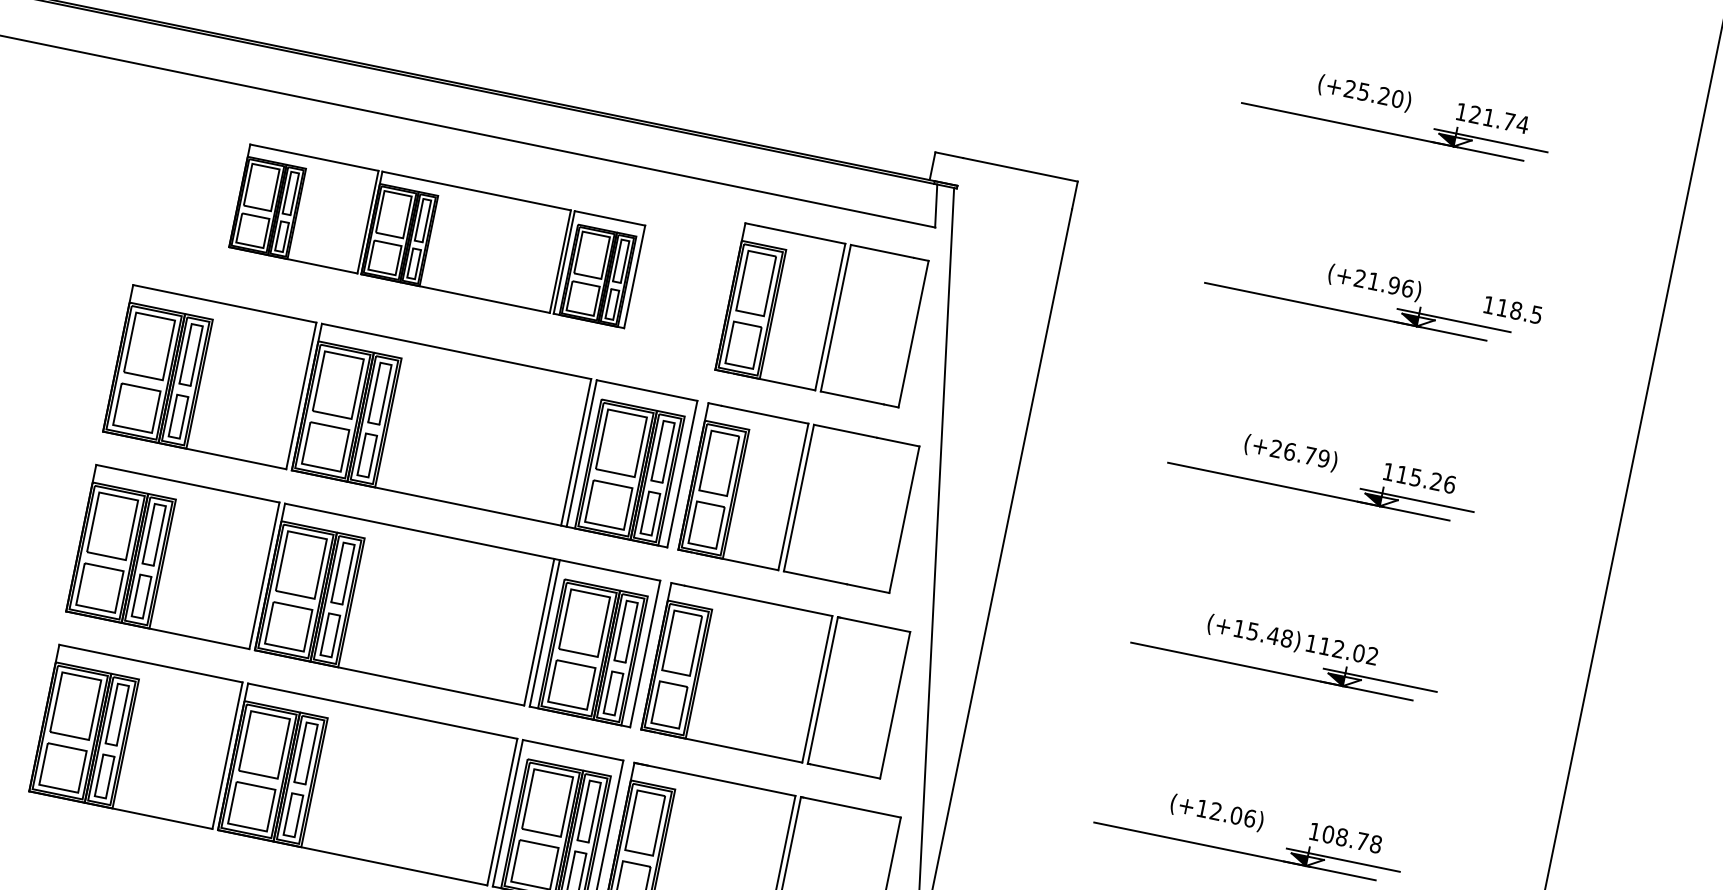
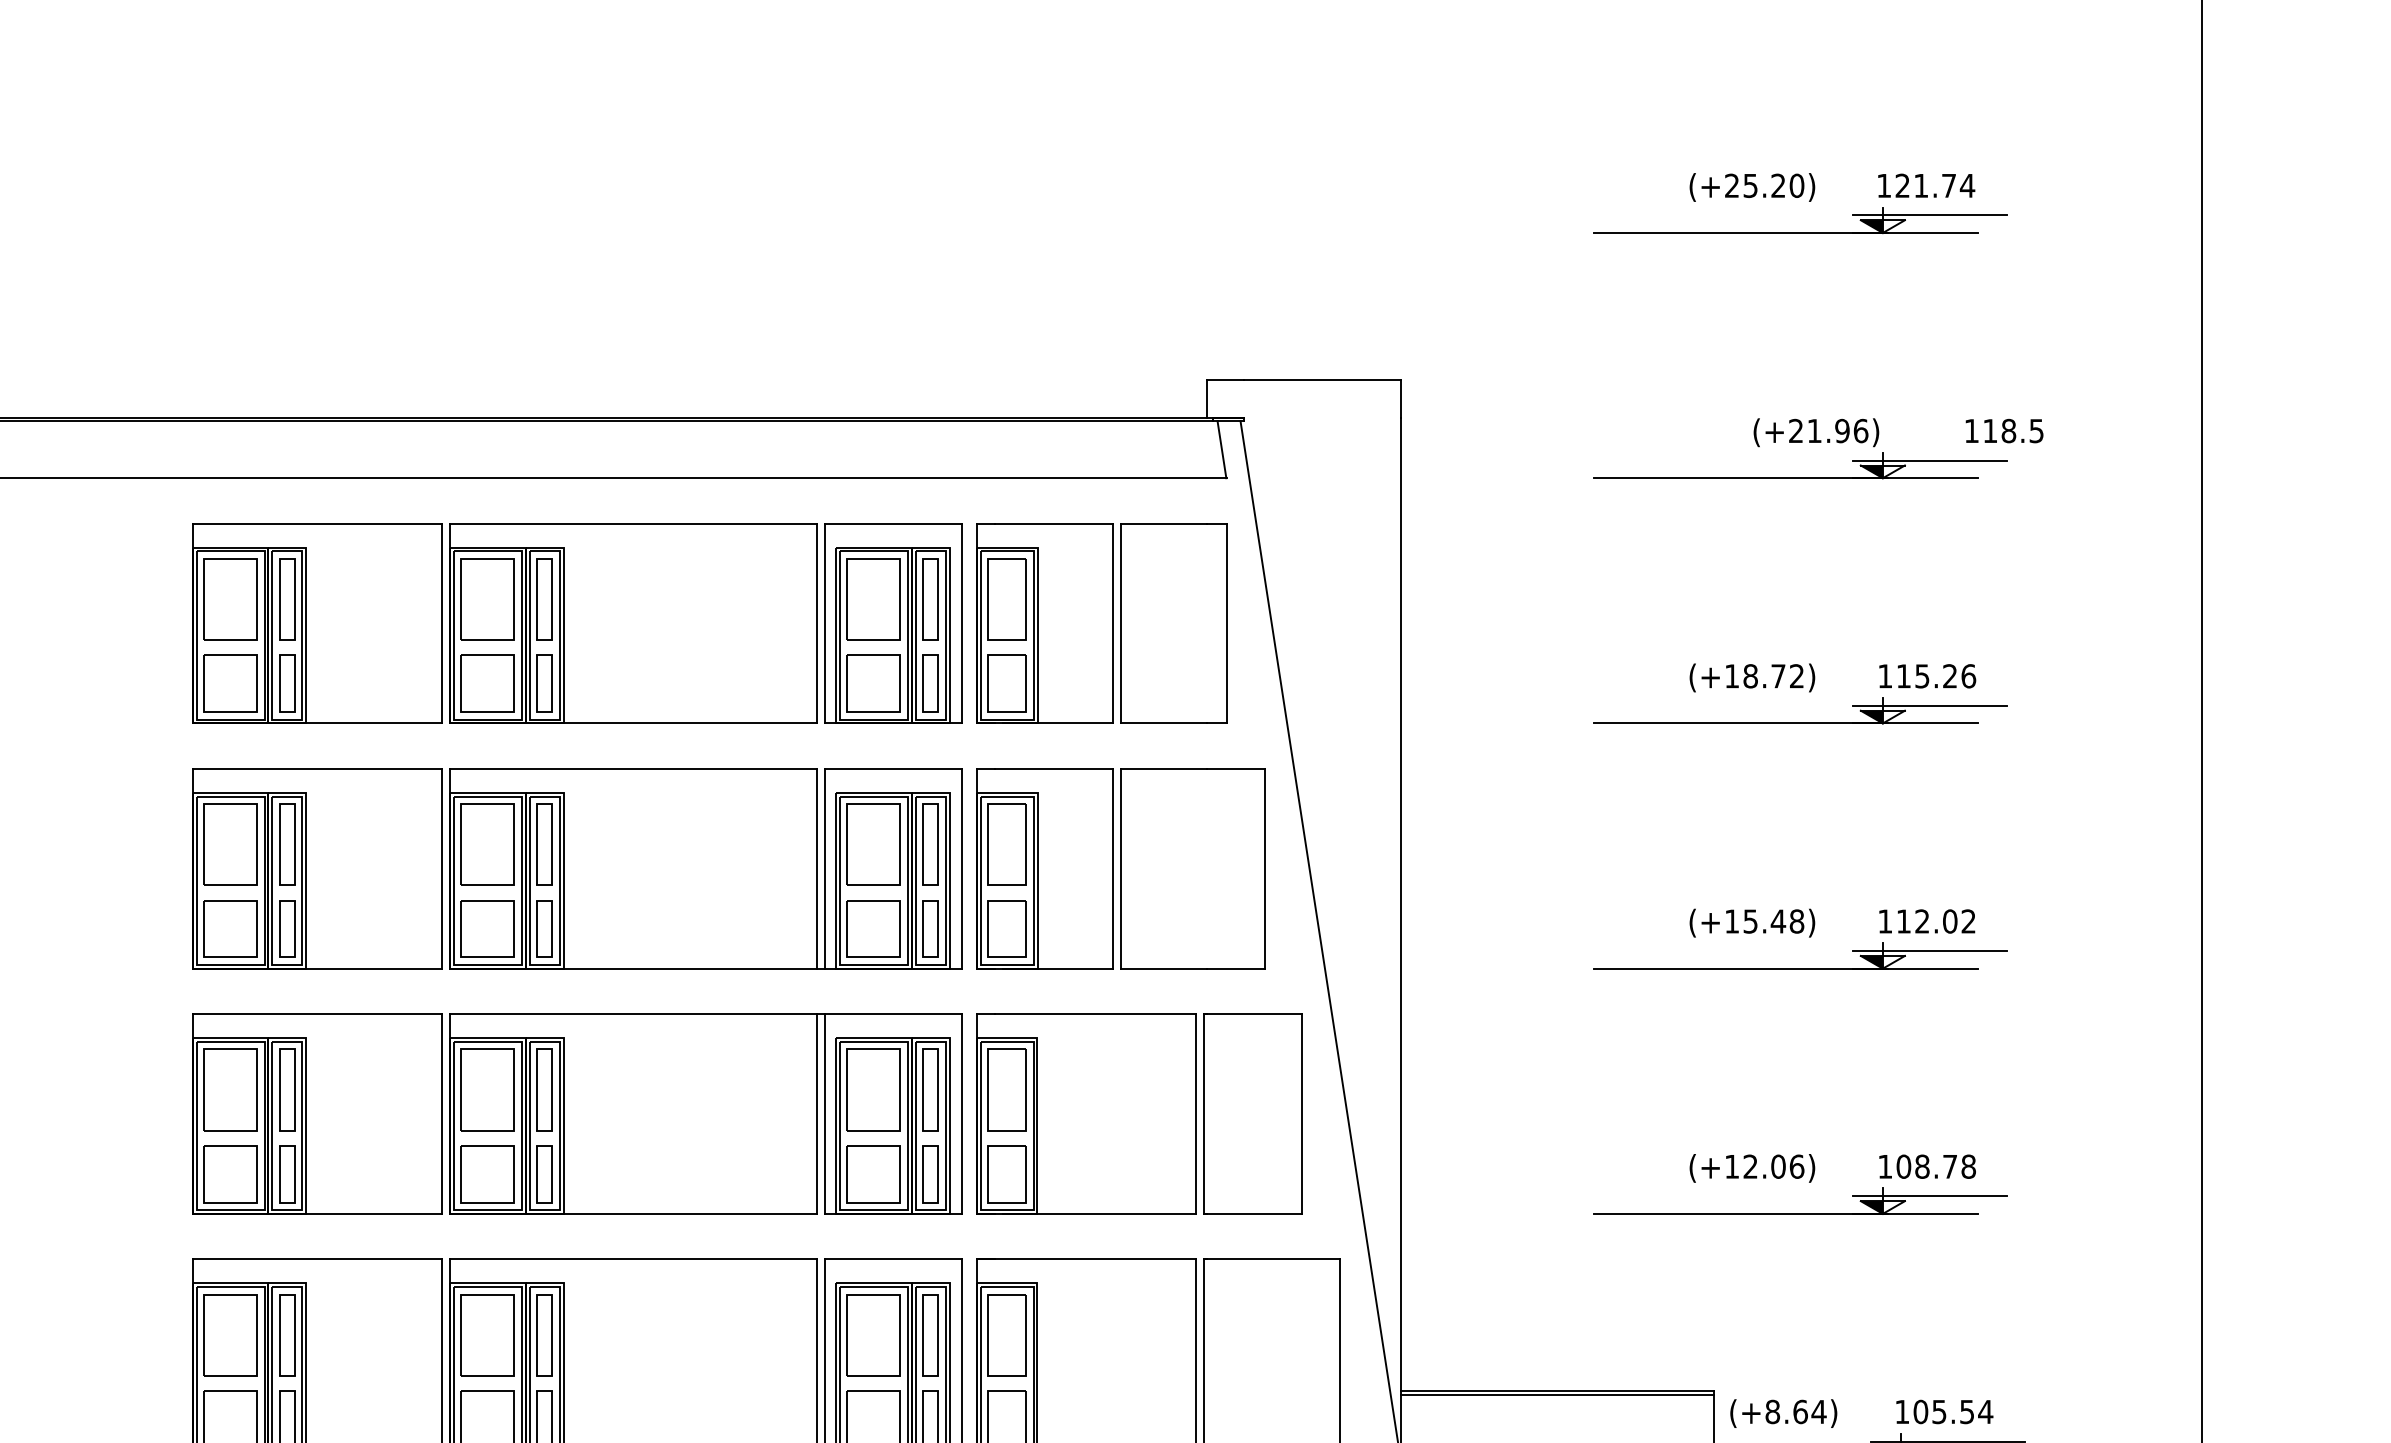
part: (437, 236) -> (577, 623), size x1.43
text: (1300, 453) -> (1764, 676), (+26.79) -> (+18.72)
text: (1342, 649) -> (1927, 921), moved

